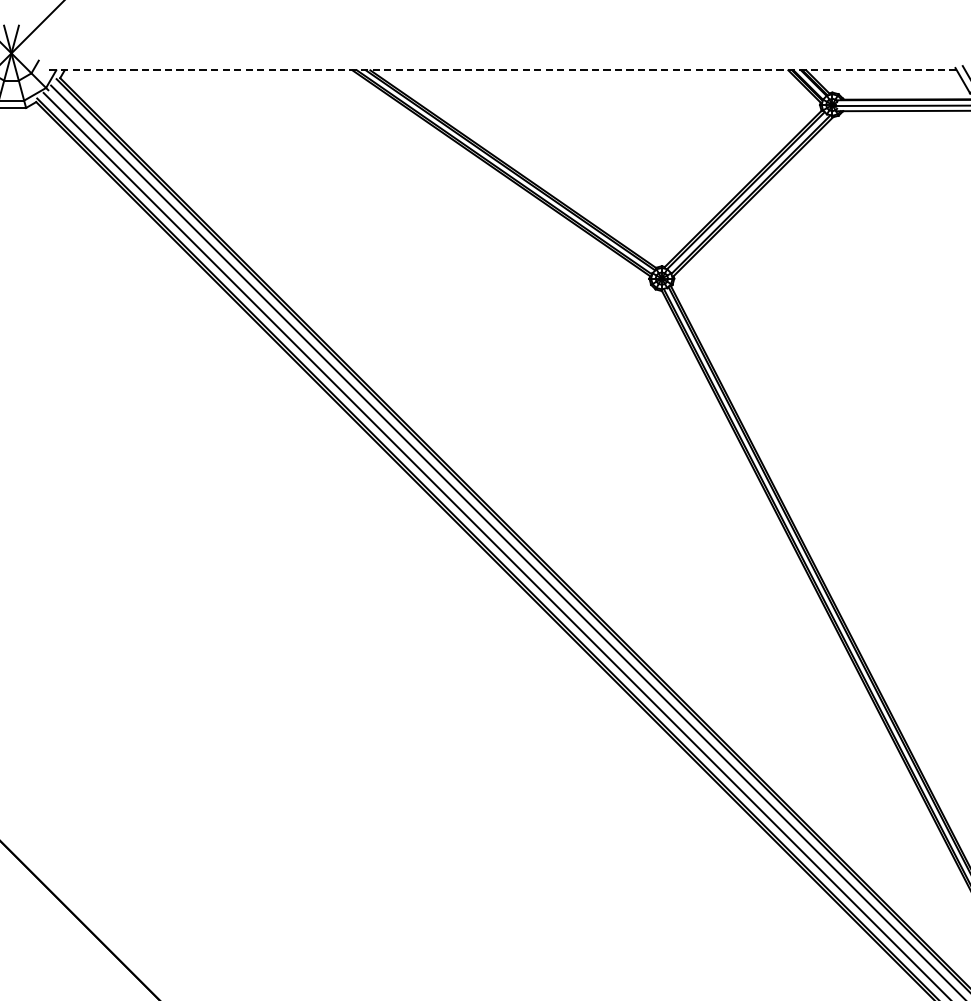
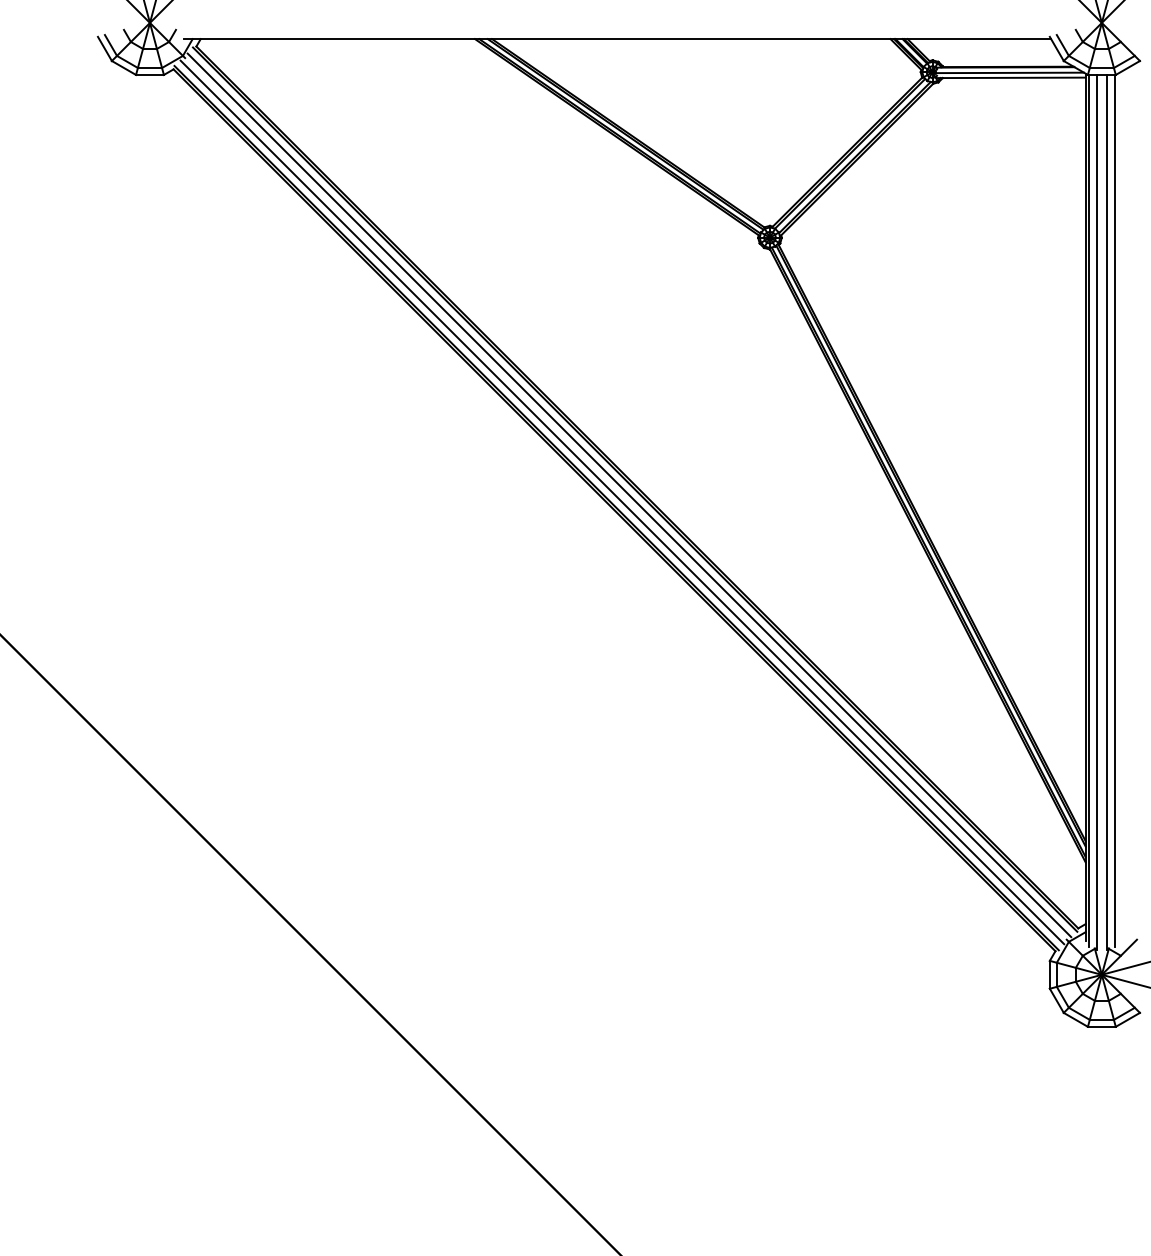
line: (501, 70) -> (617, 39), dashed -> solid

